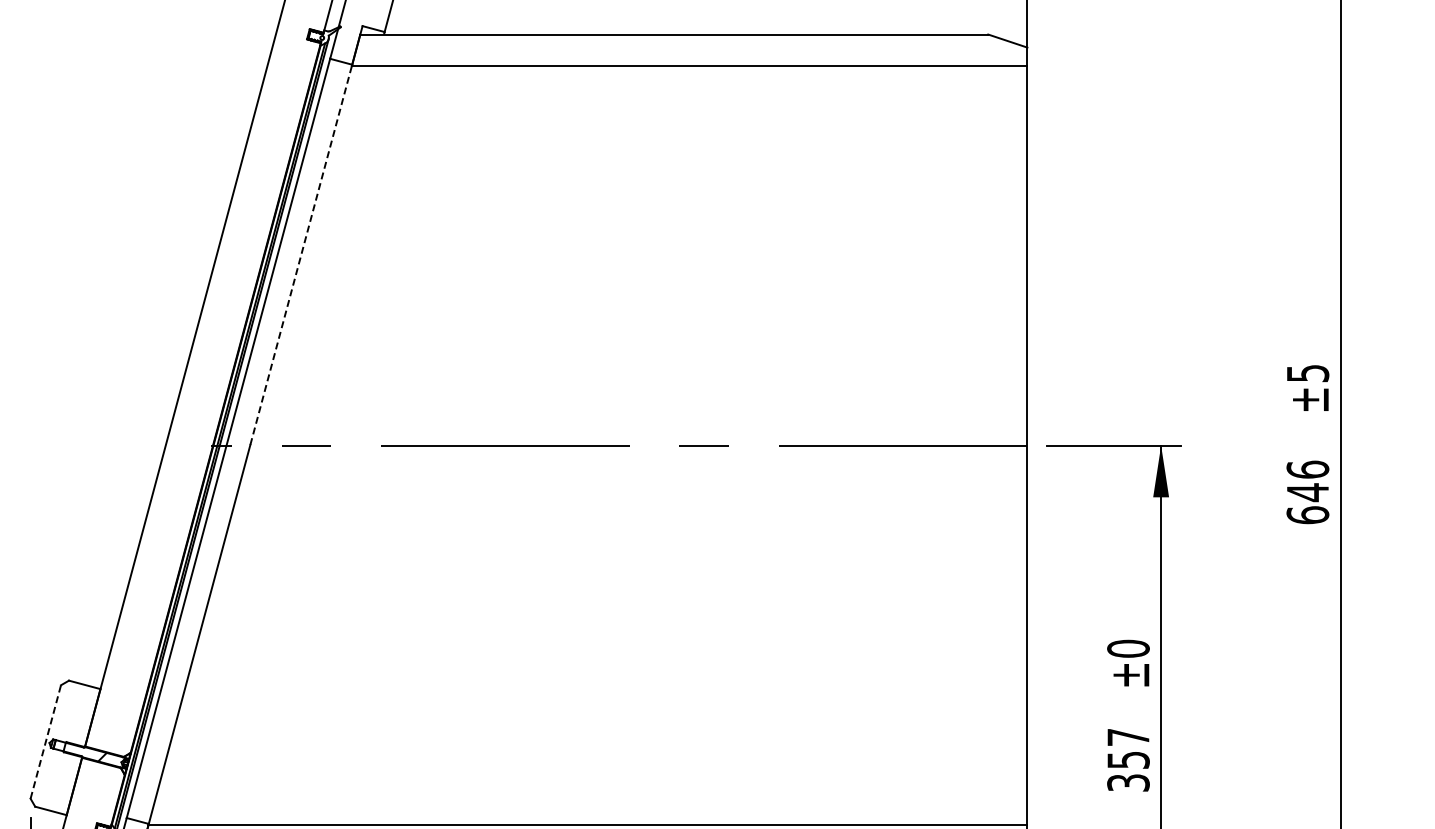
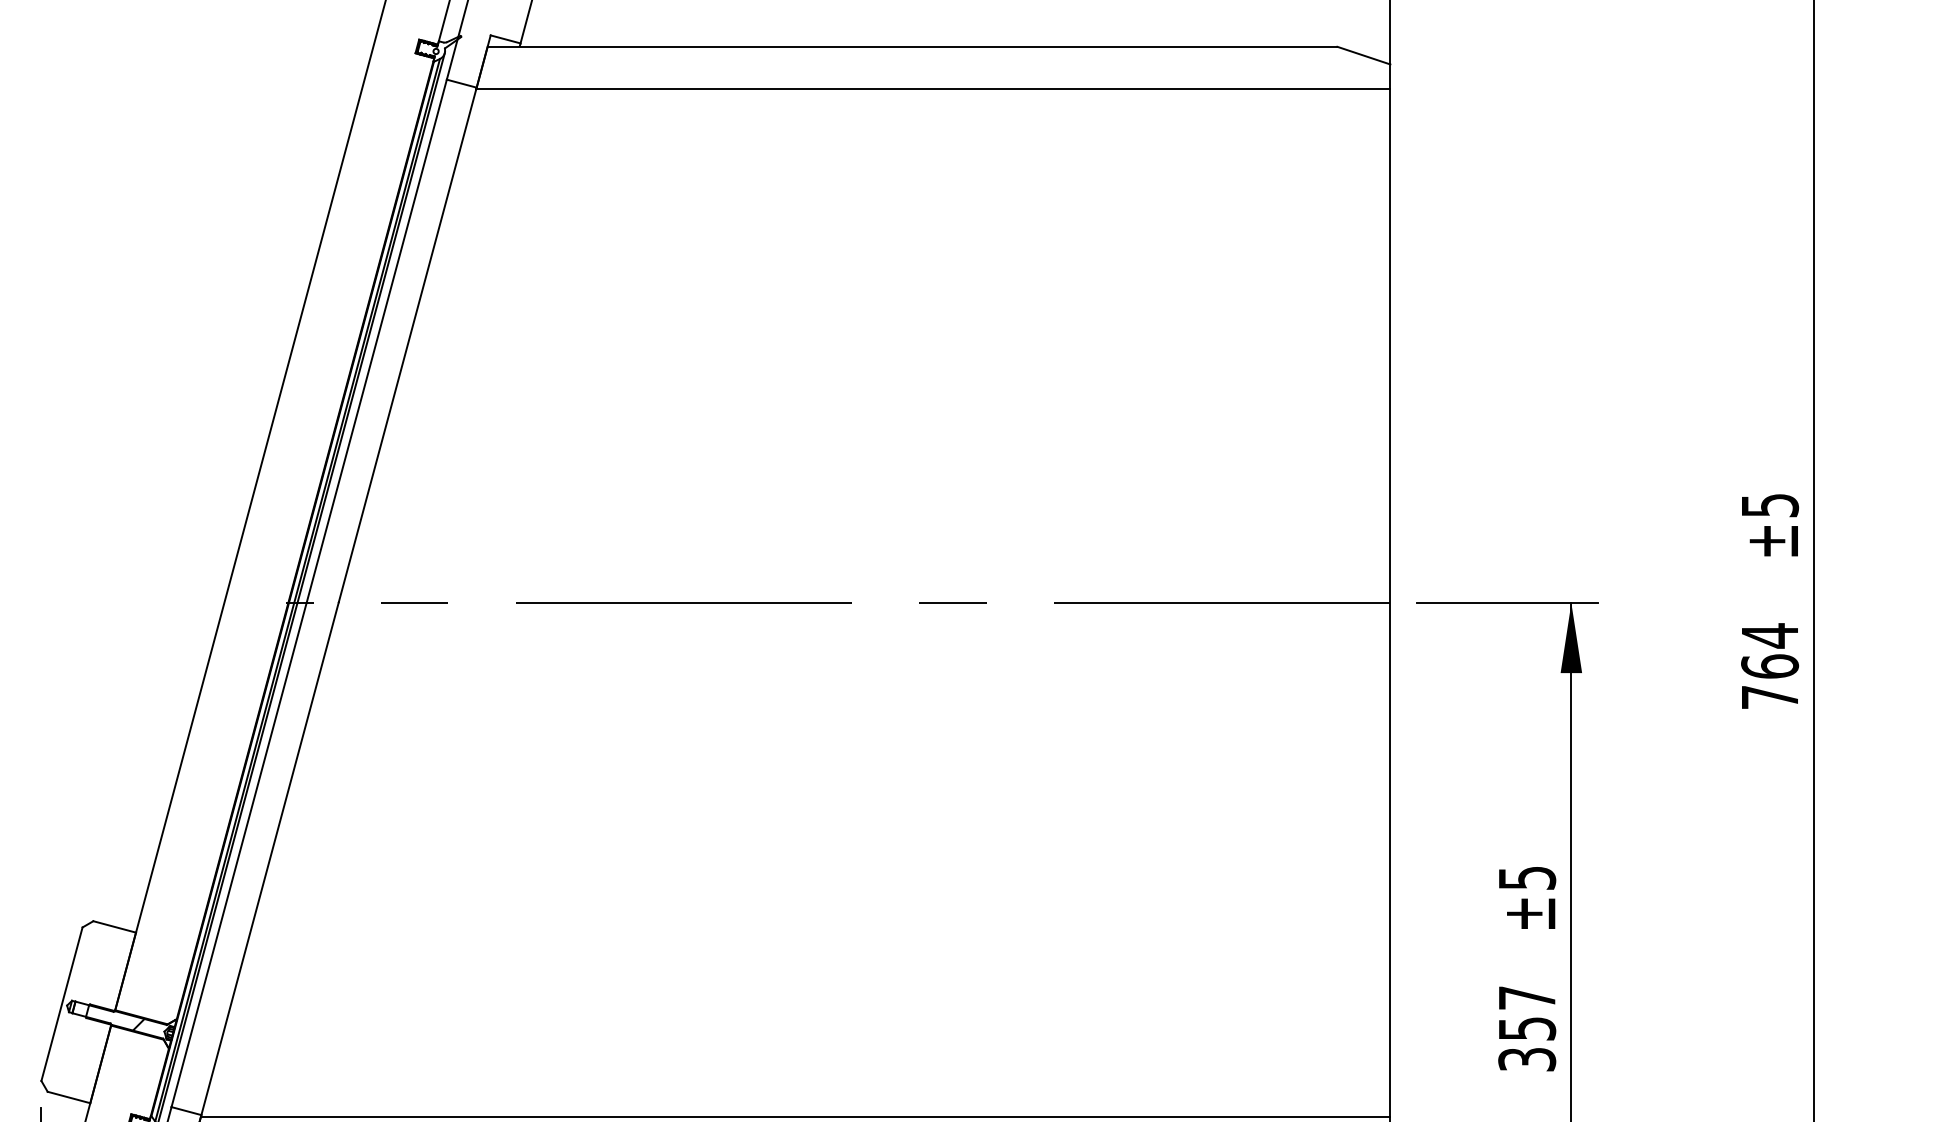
line: (301, 255) -> (408, 345), dashed -> solid
text: (1307, 492) -> (1769, 666), 646 -> 764
text: (1128, 648) -> (1527, 877), ±0 -> ±5
line: (45, 742) -> (61, 1004), dashed -> solid

